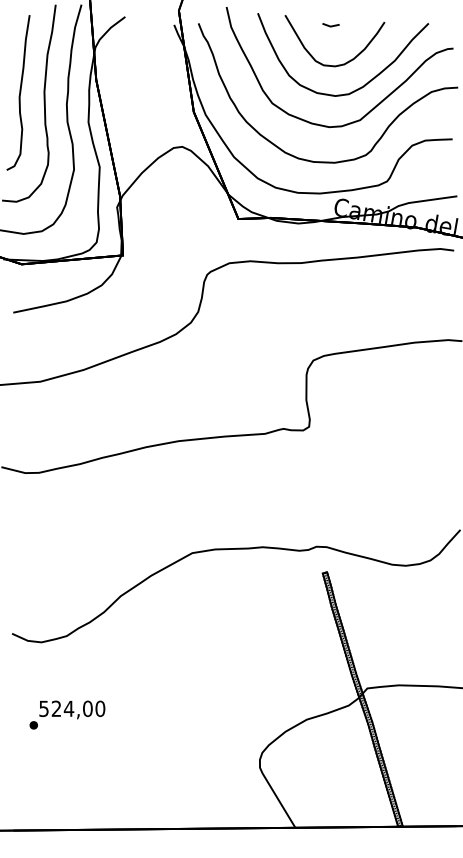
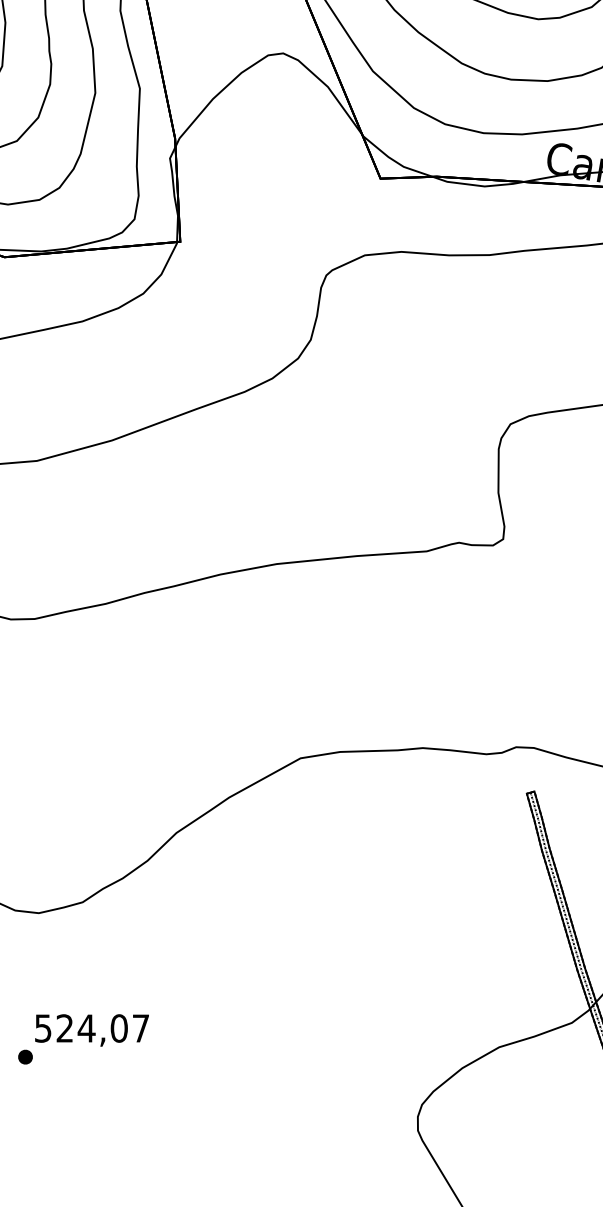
text: (100, 708) -> (141, 1027), 524,00 -> 524,07

